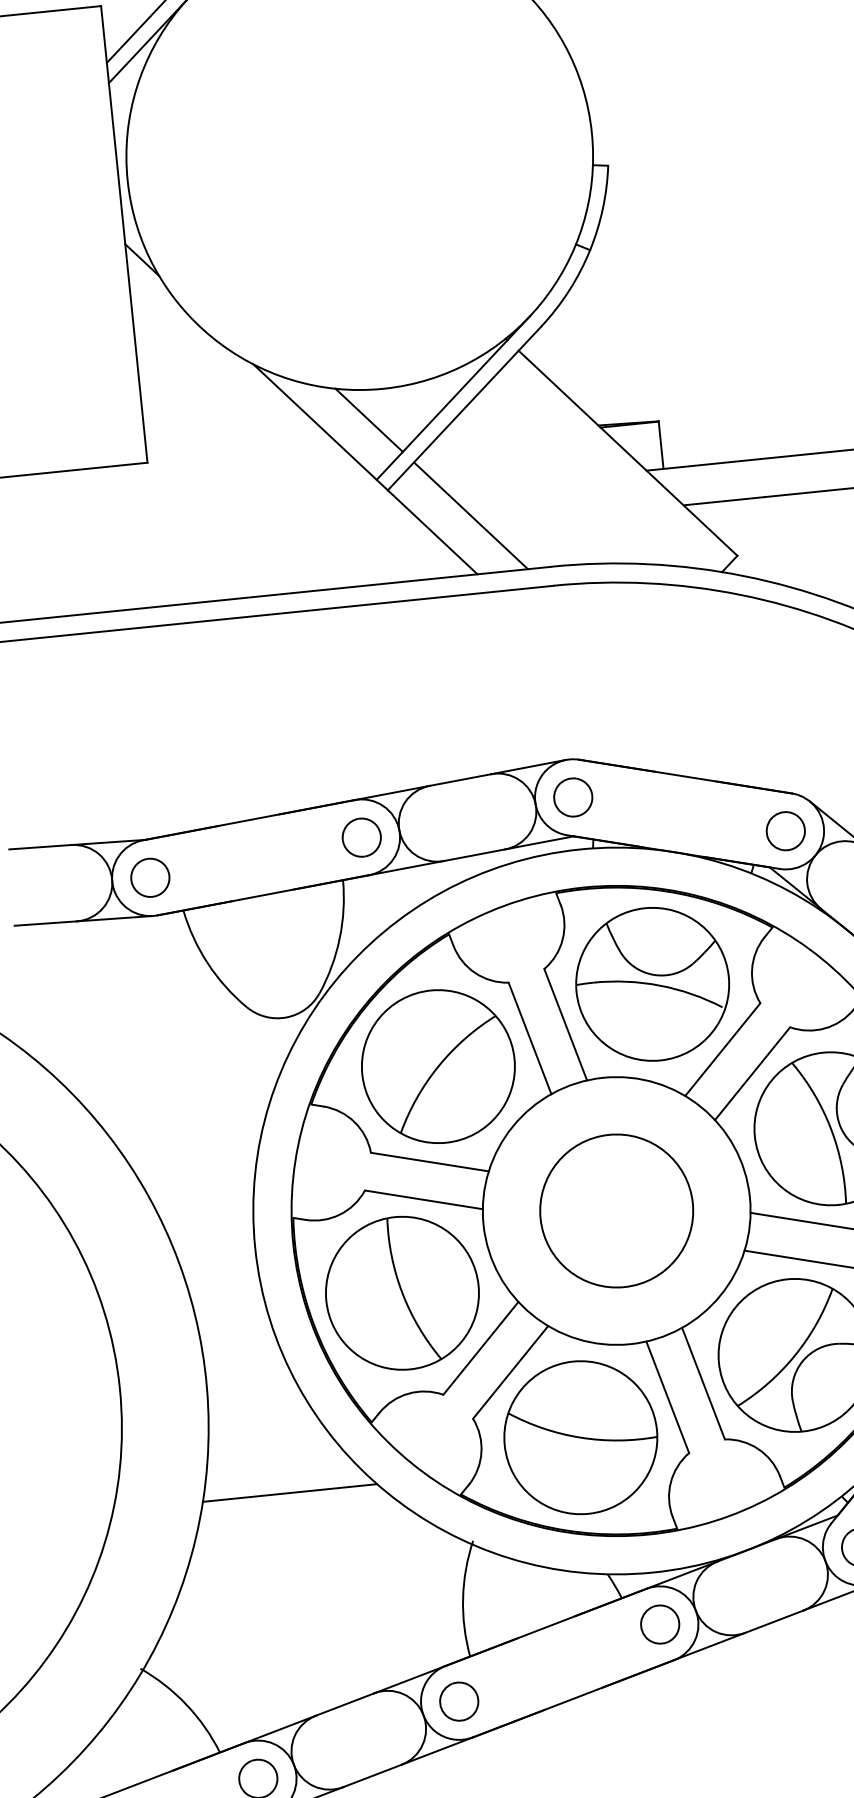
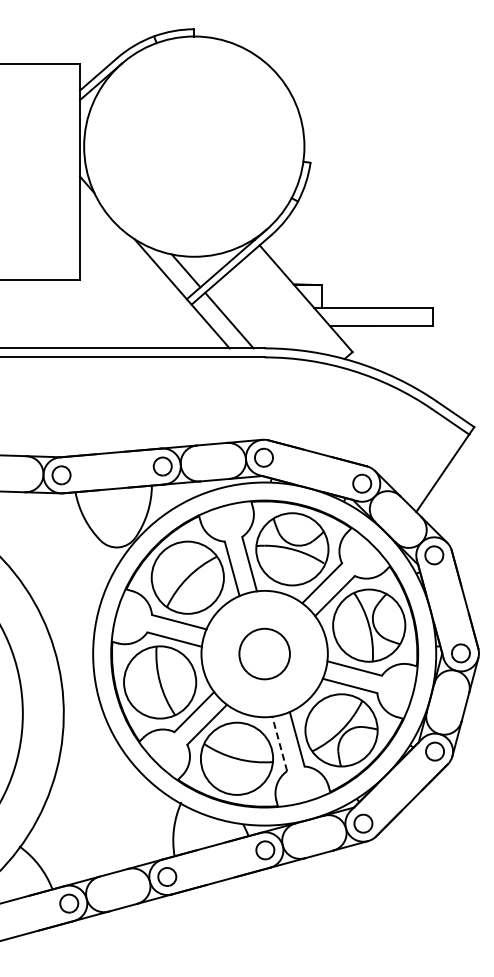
circle: (616, 1209) -> (264, 653), size x0.7
line: (667, 1396) -> (279, 743), solid -> dashed
line: (289, 1492) -> (97, 770), removed

